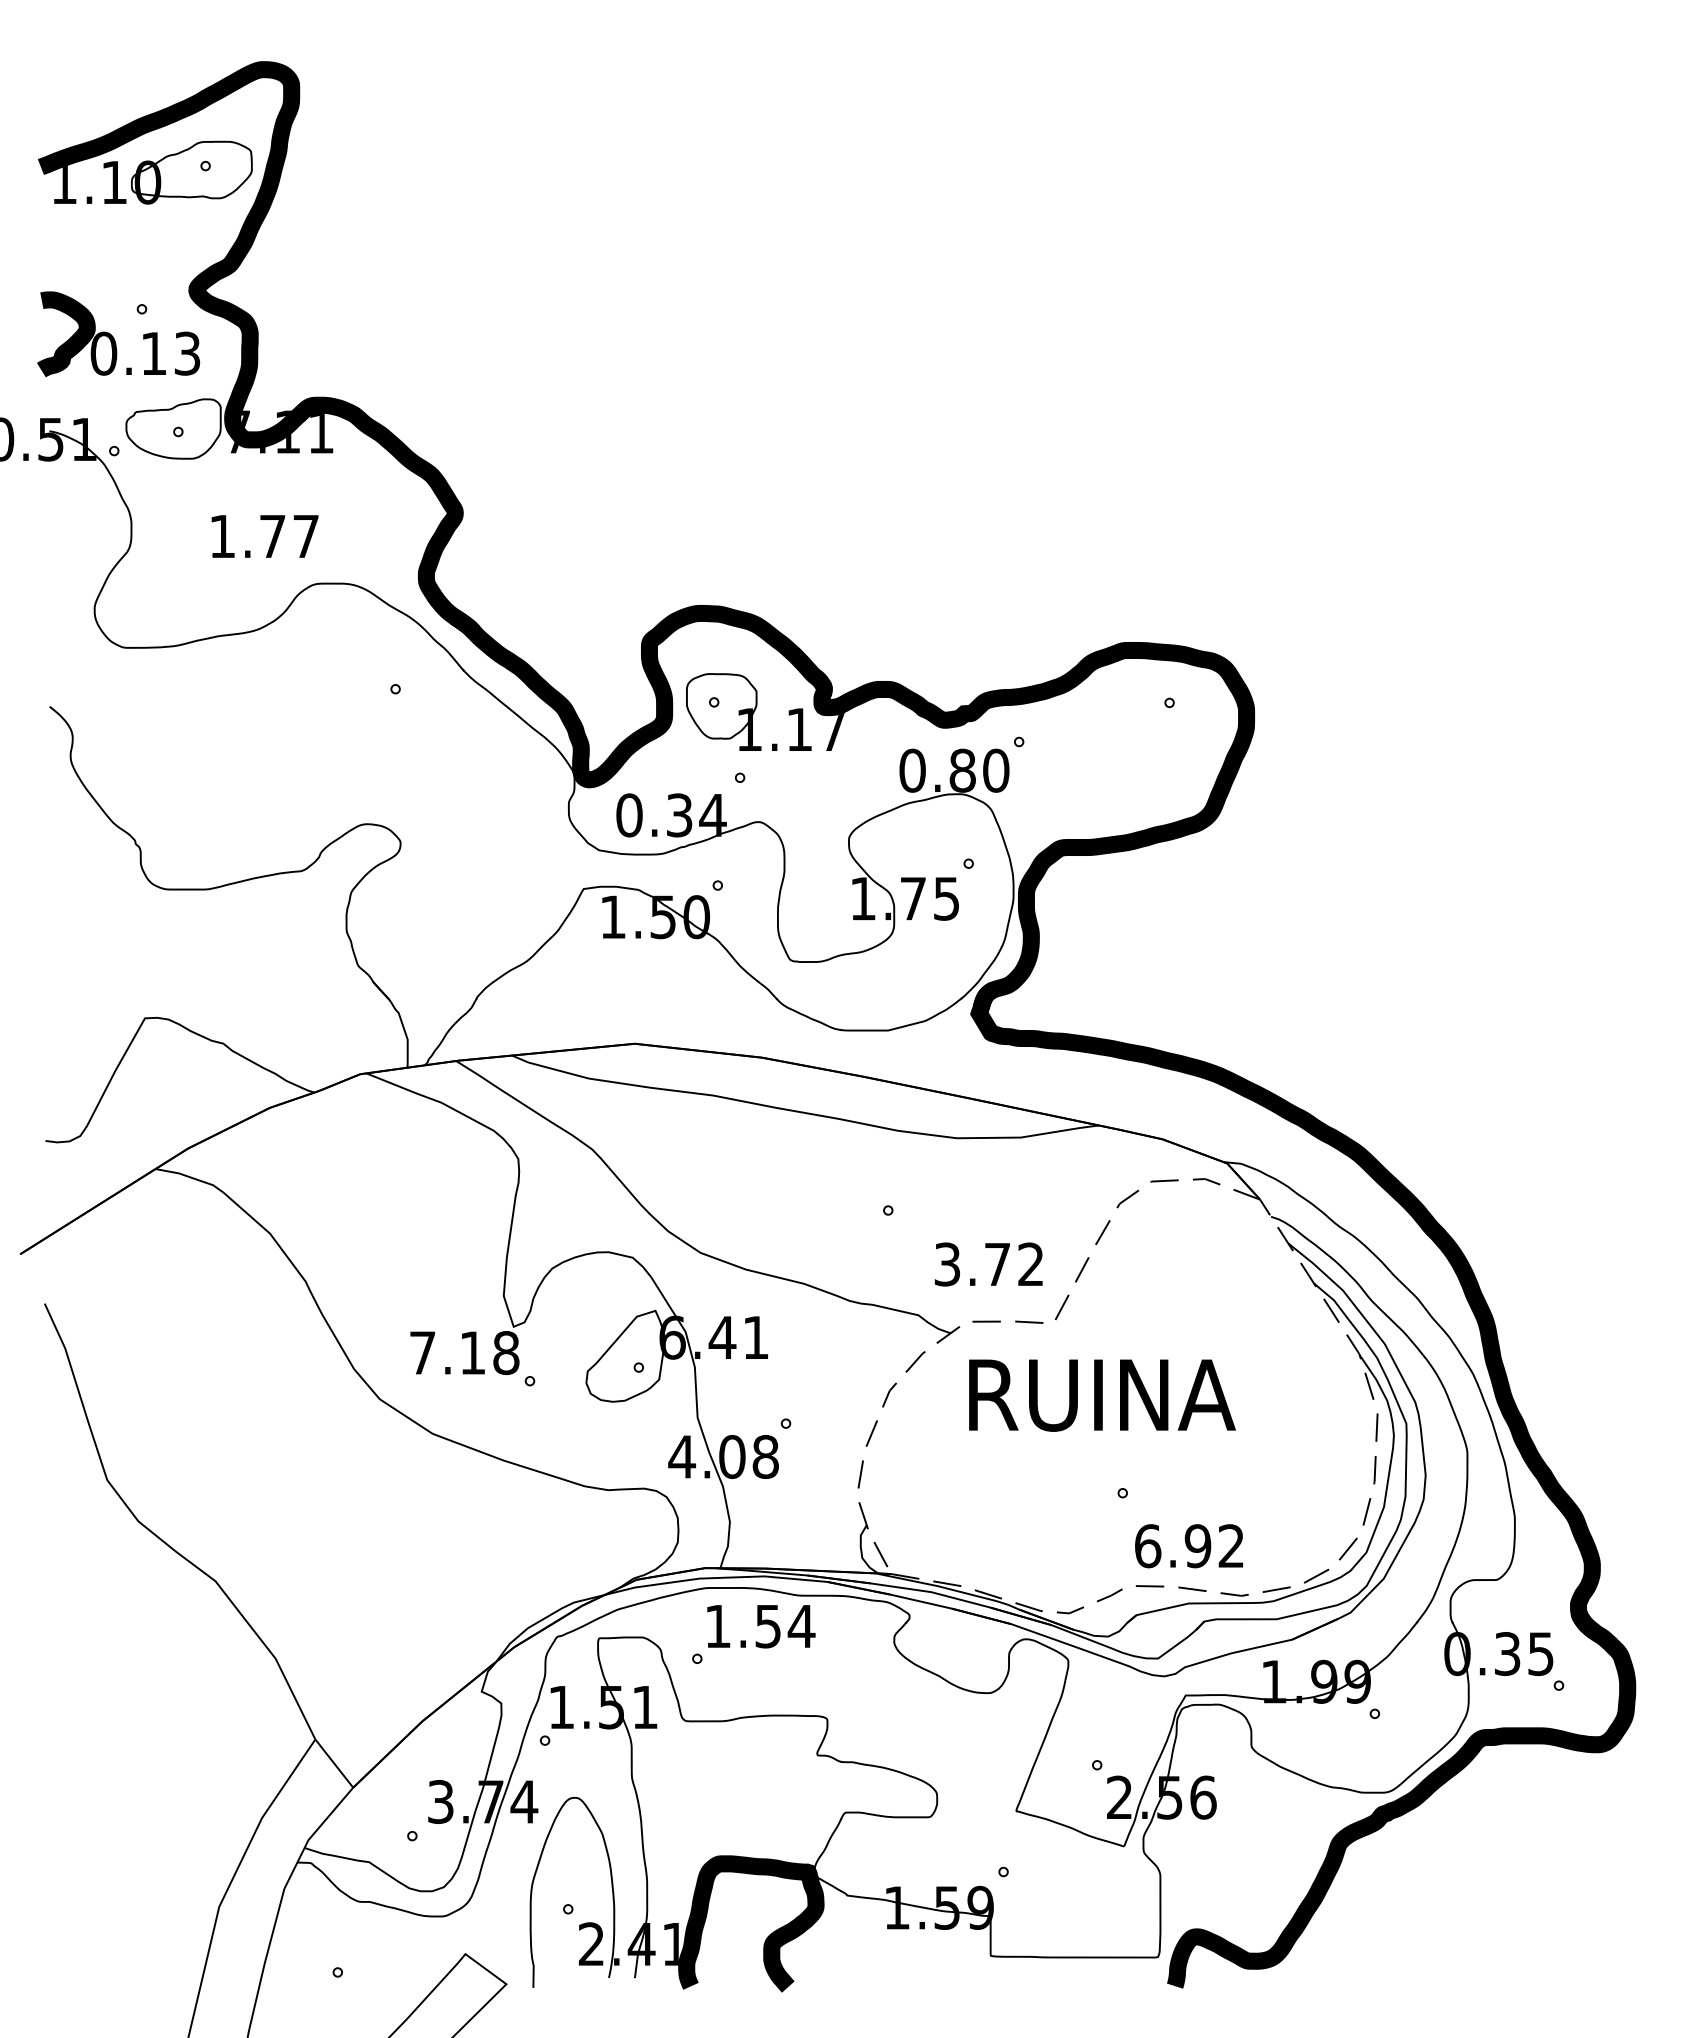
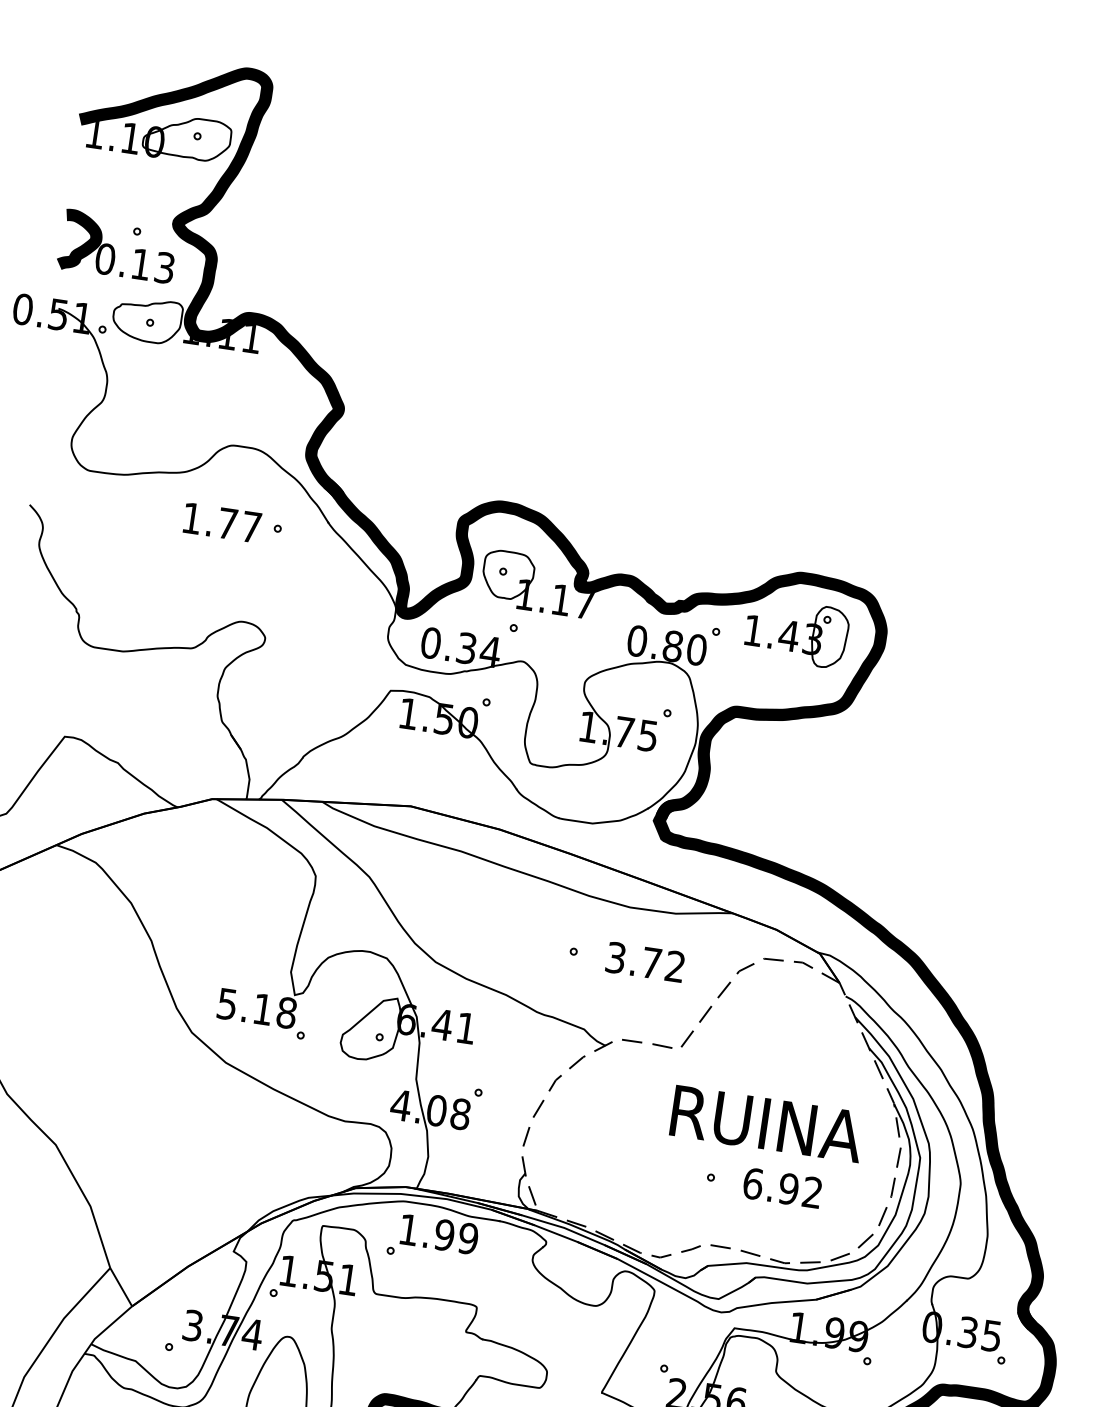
text: (238, 431) -> (193, 328), 7.11 -> 1.11
text: (264, 536) -> (221, 522), moved
part: (1130, 726) -> (797, 632), added
text: (988, 1264) -> (645, 962), moved
text: (422, 1353) -> (227, 1004), 7.18 -> 5.18
text: (1102, 1395) -> (767, 1124), moved
text: (1189, 1546) -> (782, 1188), moved
text: (785, 1626) -> (456, 1237), 1.54 -> 1.99

